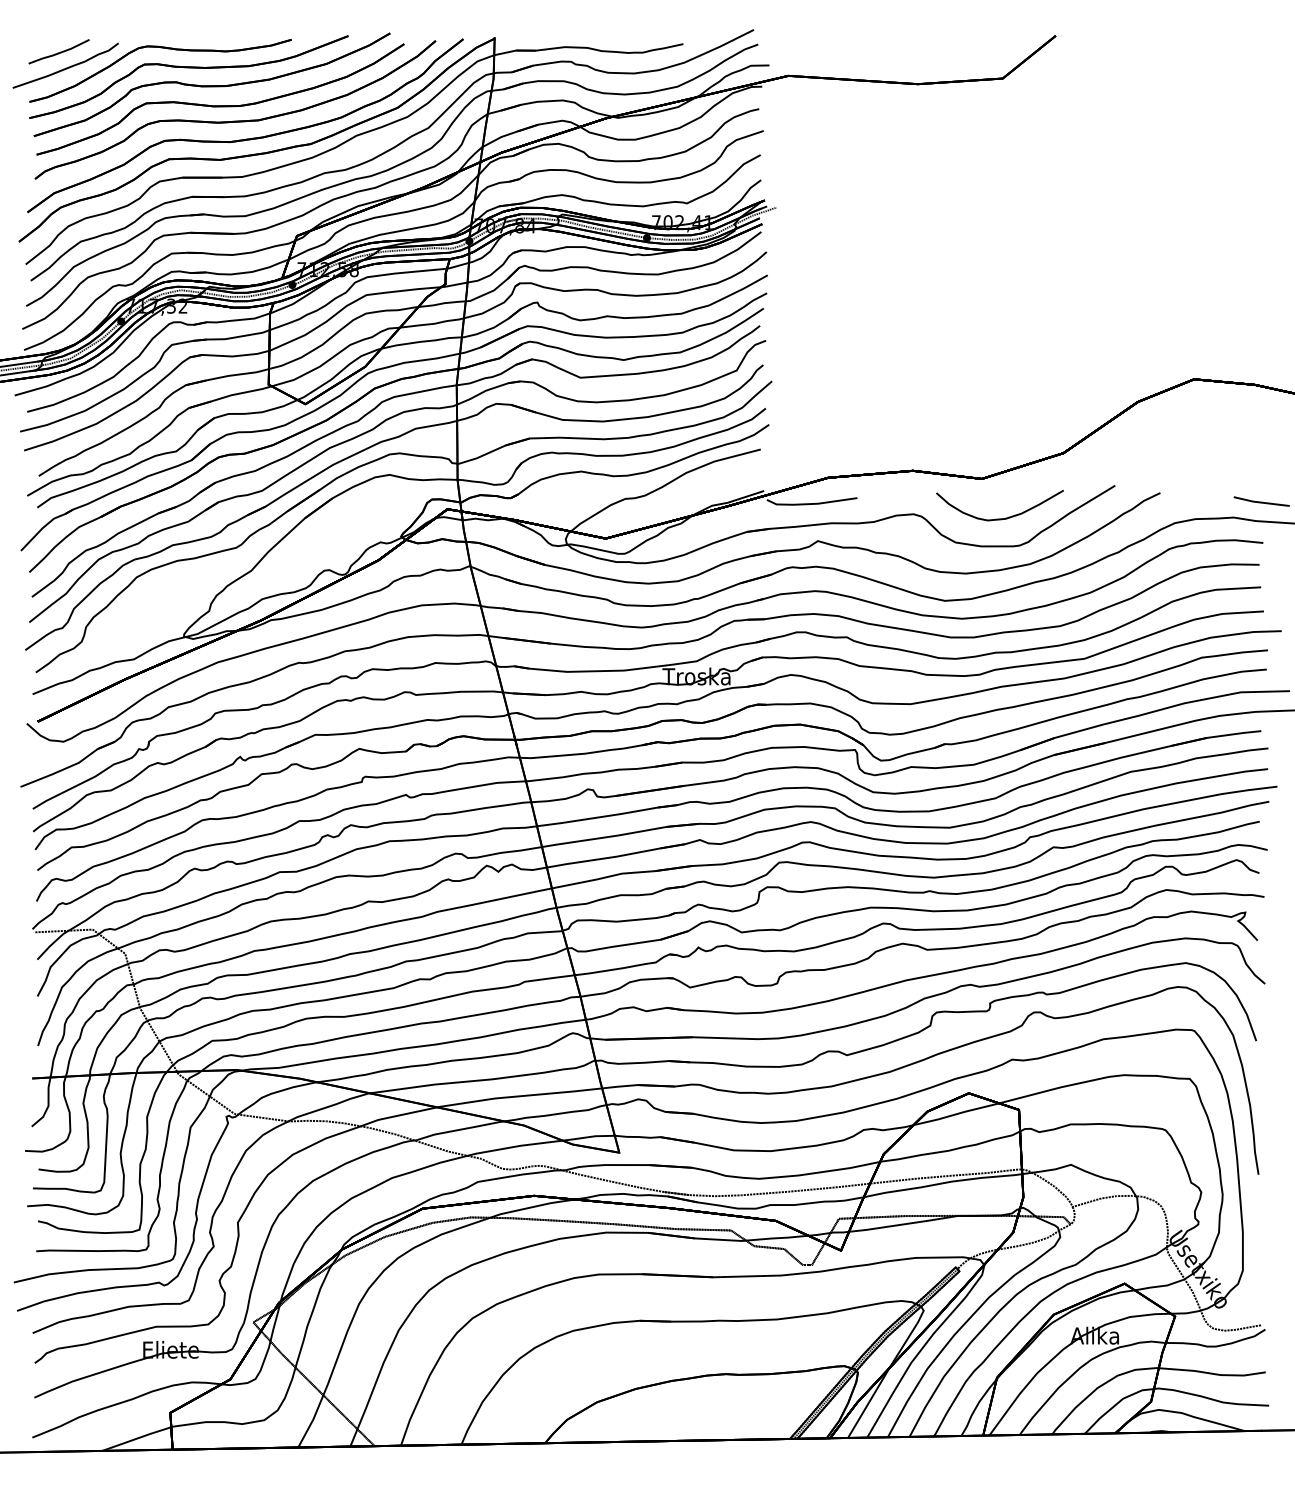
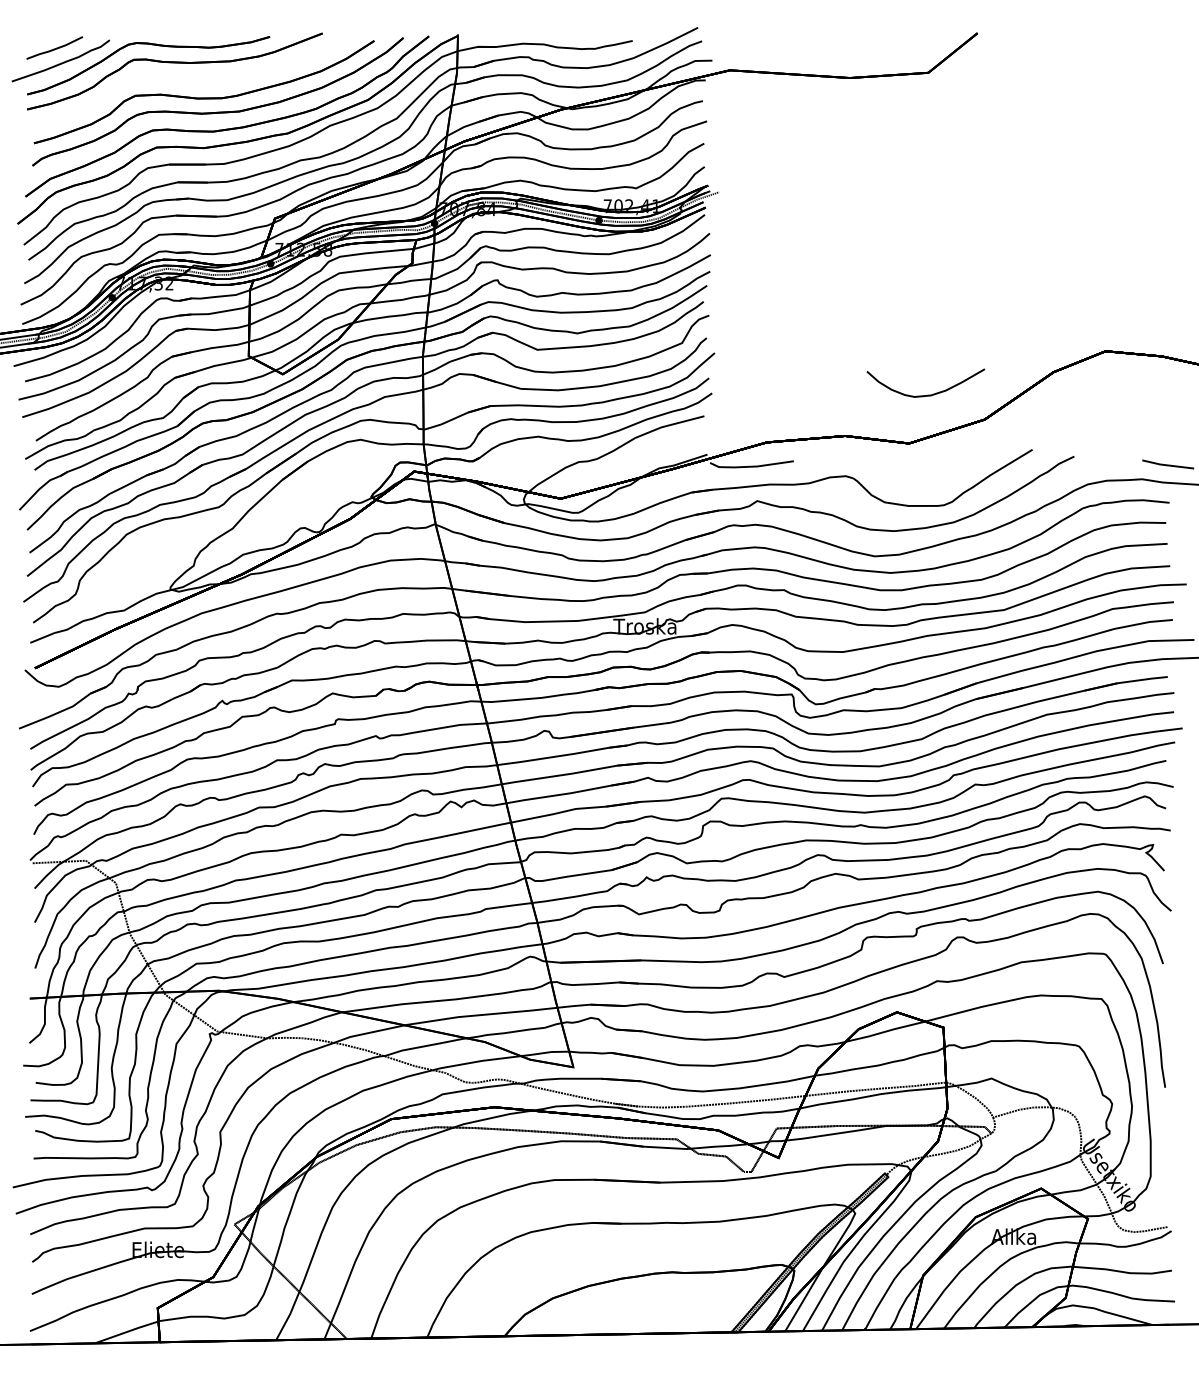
part: (212, 84) -> (196, 78), removed
curve: (1001, 517) -> (927, 394), moved

